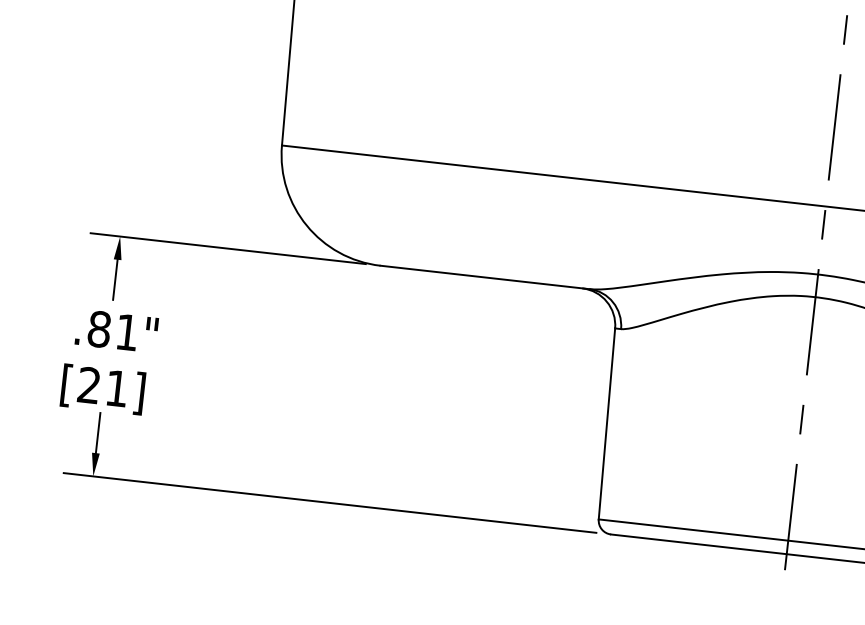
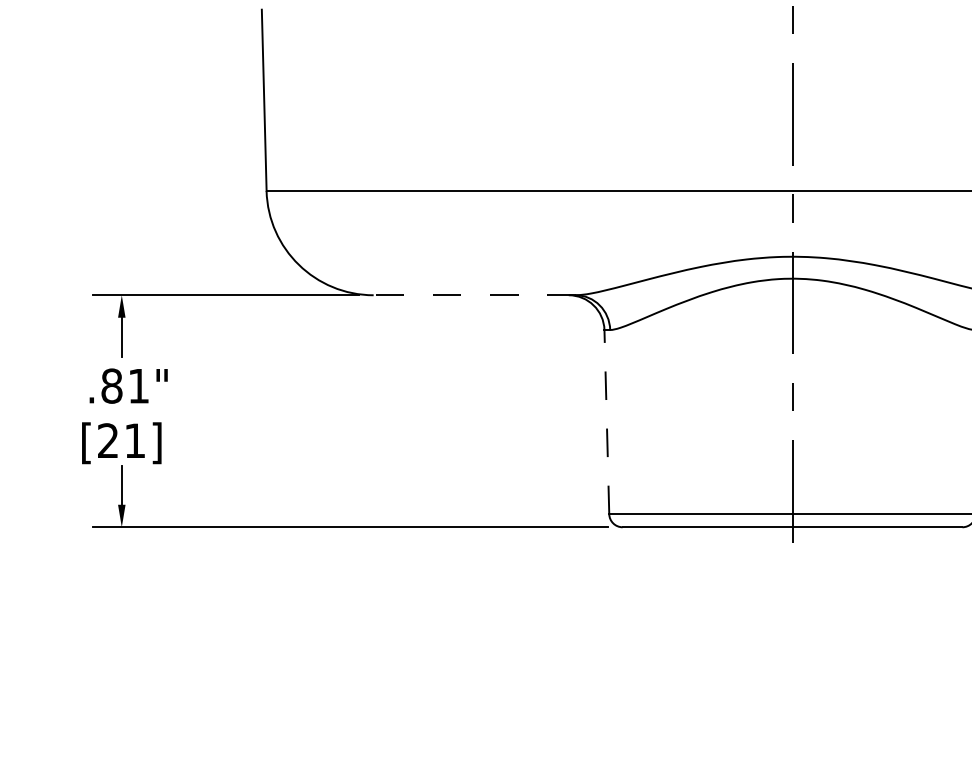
line: (484, 277) -> (474, 295), solid -> dashed
line: (606, 423) -> (606, 421), solid -> dashed

